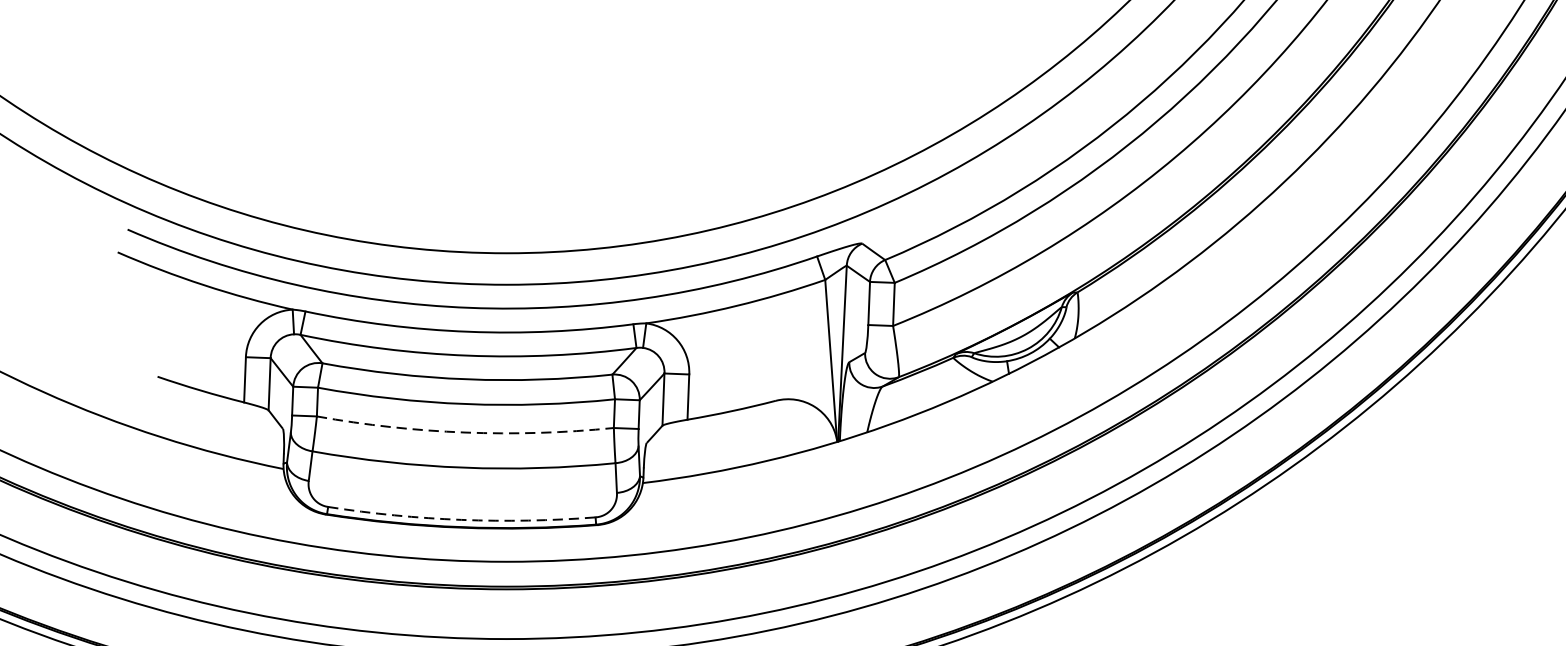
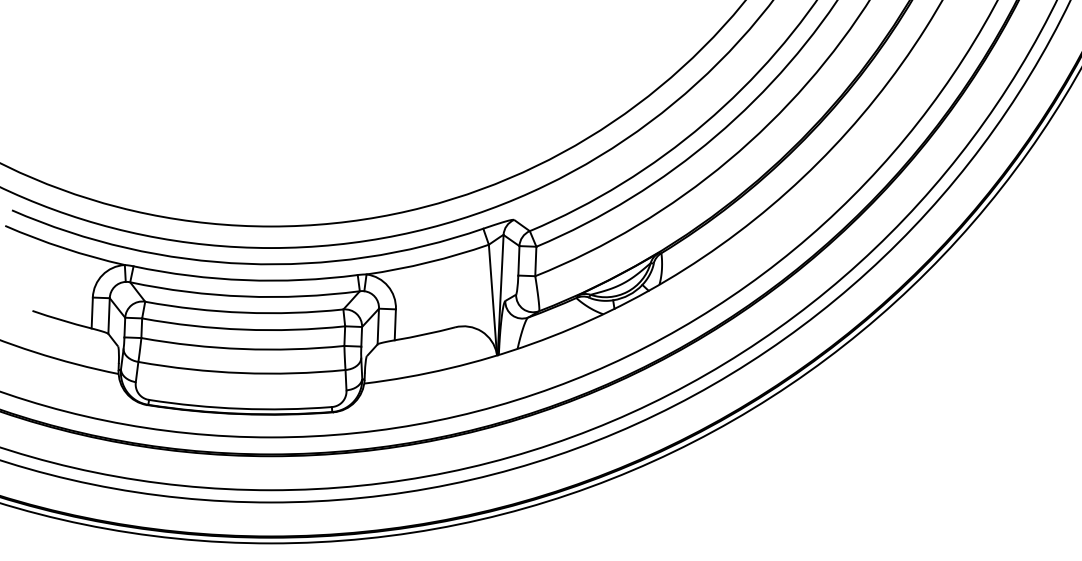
arc: (464, 433) -> (242, 349), dashed -> solid
arc: (461, 519) -> (240, 408), dashed -> solid

